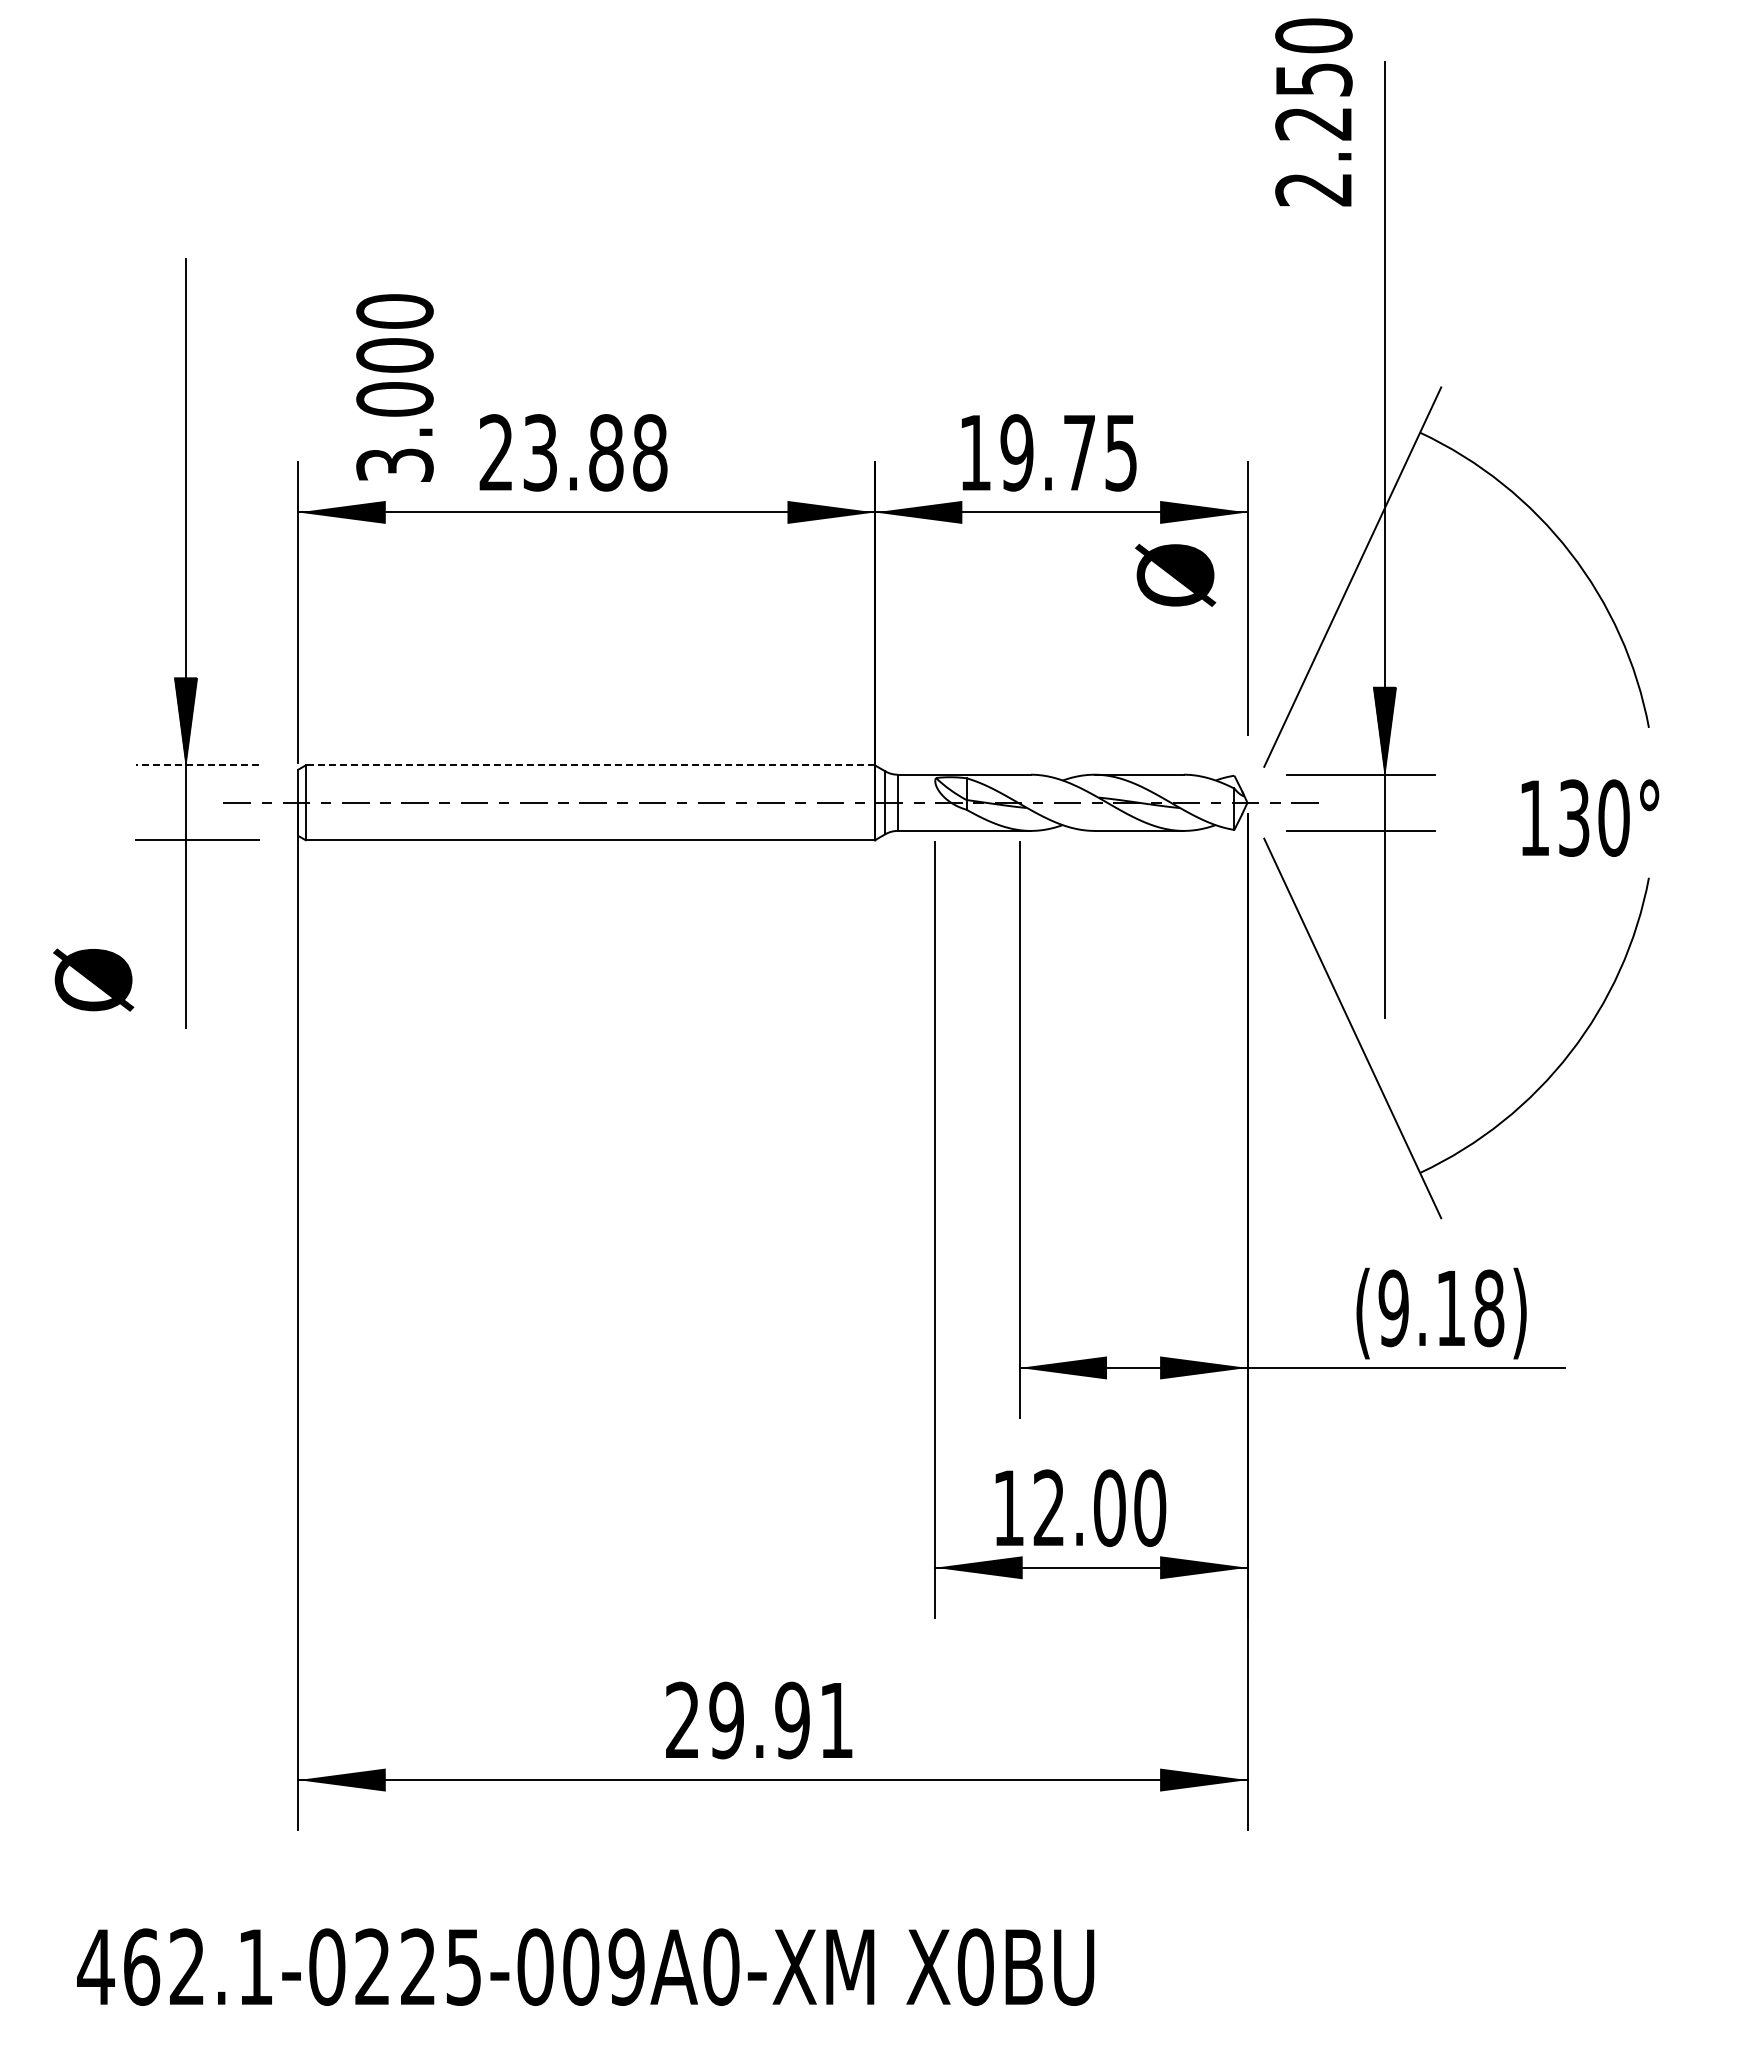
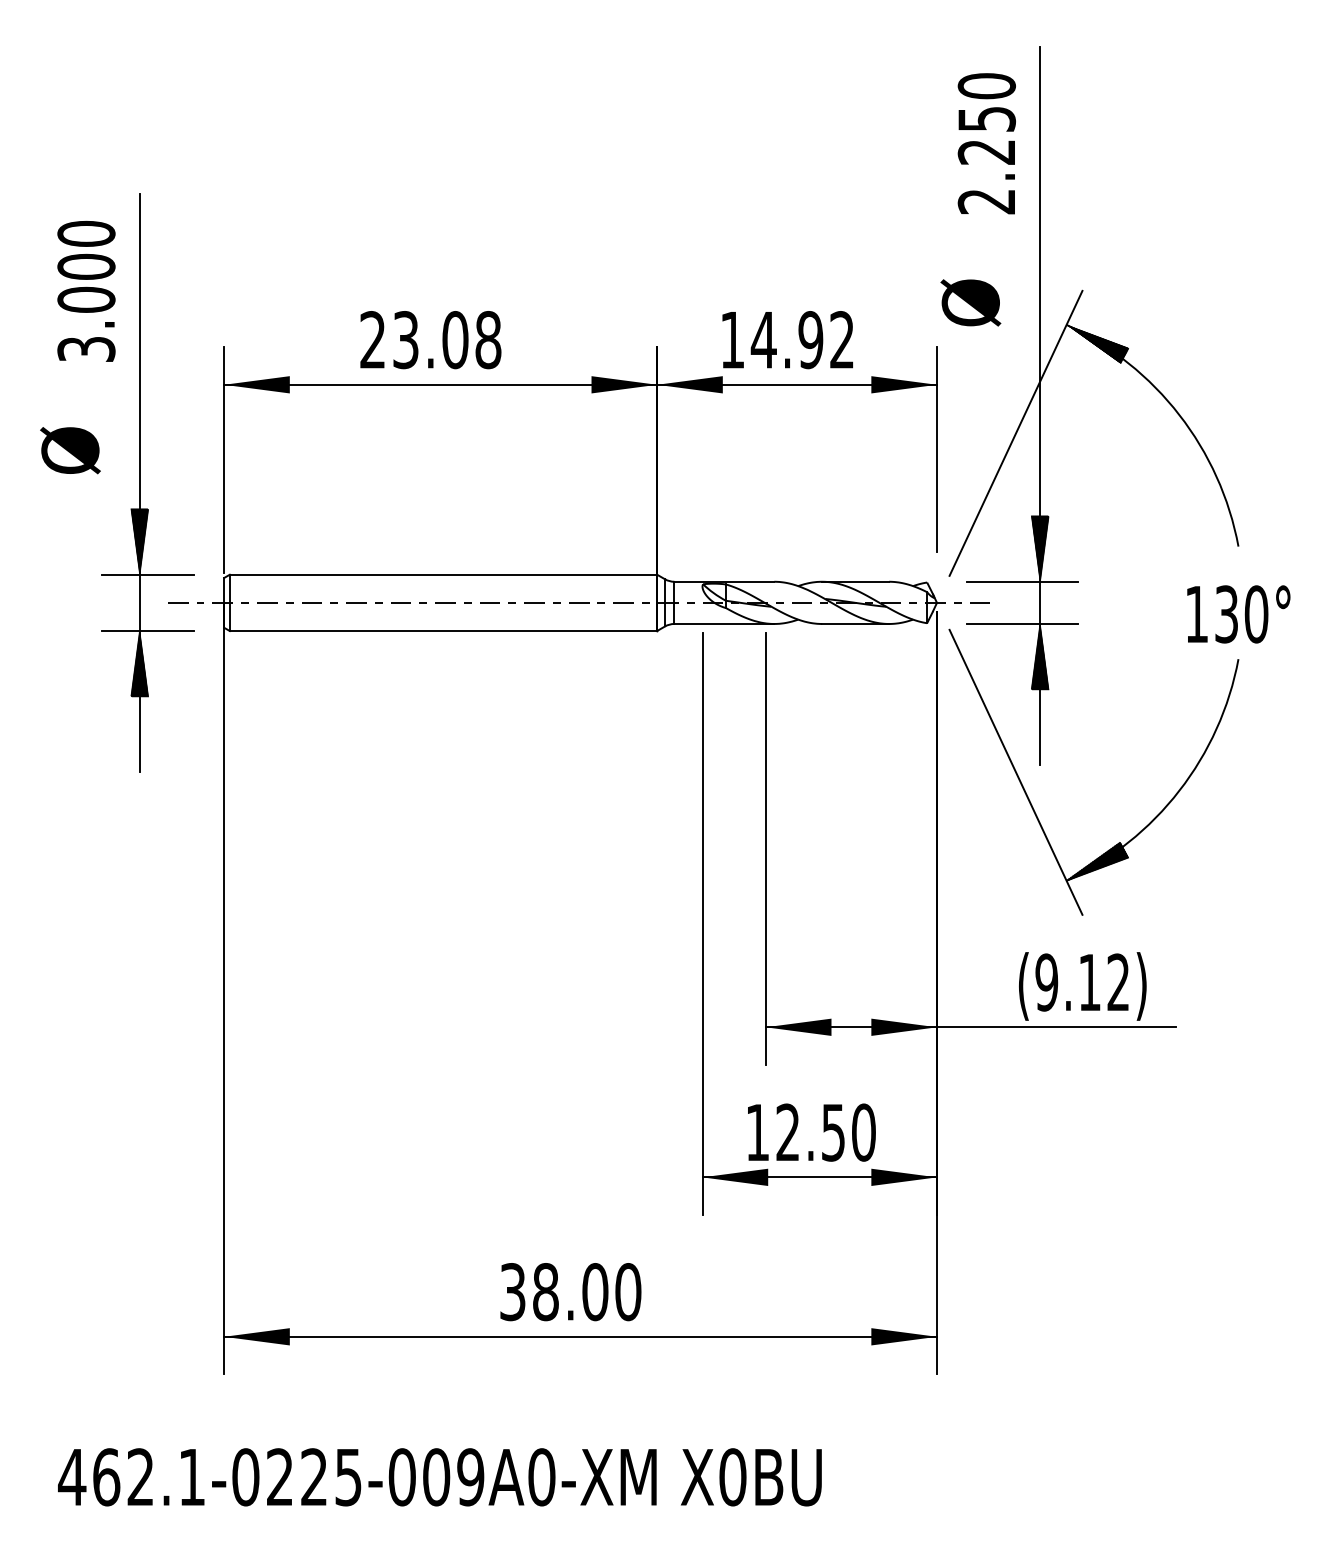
text: (1313, 112) -> (986, 143), moved
text: (394, 387) -> (86, 290), moved
text: (606, 452) -> (455, 339), 23.88 -> 23.08
text: (1067, 452) -> (801, 339), 19.75 -> 14.92
hatch: (1461, 457) -> (1097, 343), added
text: (1175, 574) -> (970, 302), moved
line: (196, 765) -> (147, 574), dashed -> solid
line: (590, 765) -> (443, 574), dashed -> solid
text: (1590, 817) -> (1238, 613), moved
hatch: (1384, 874) -> (1039, 656), added
hatch: (185, 883) -> (139, 663), added
text: (93, 979) -> (70, 450), moved
hatch: (1461, 1146) -> (1097, 860), added
text: (1489, 1308) -> (1118, 982), (9.18) -> (9.12)
text: (1109, 1508) -> (833, 1132), 12.00 -> 12.50
text: (759, 1720) -> (570, 1292), 29.91 -> 38.00

